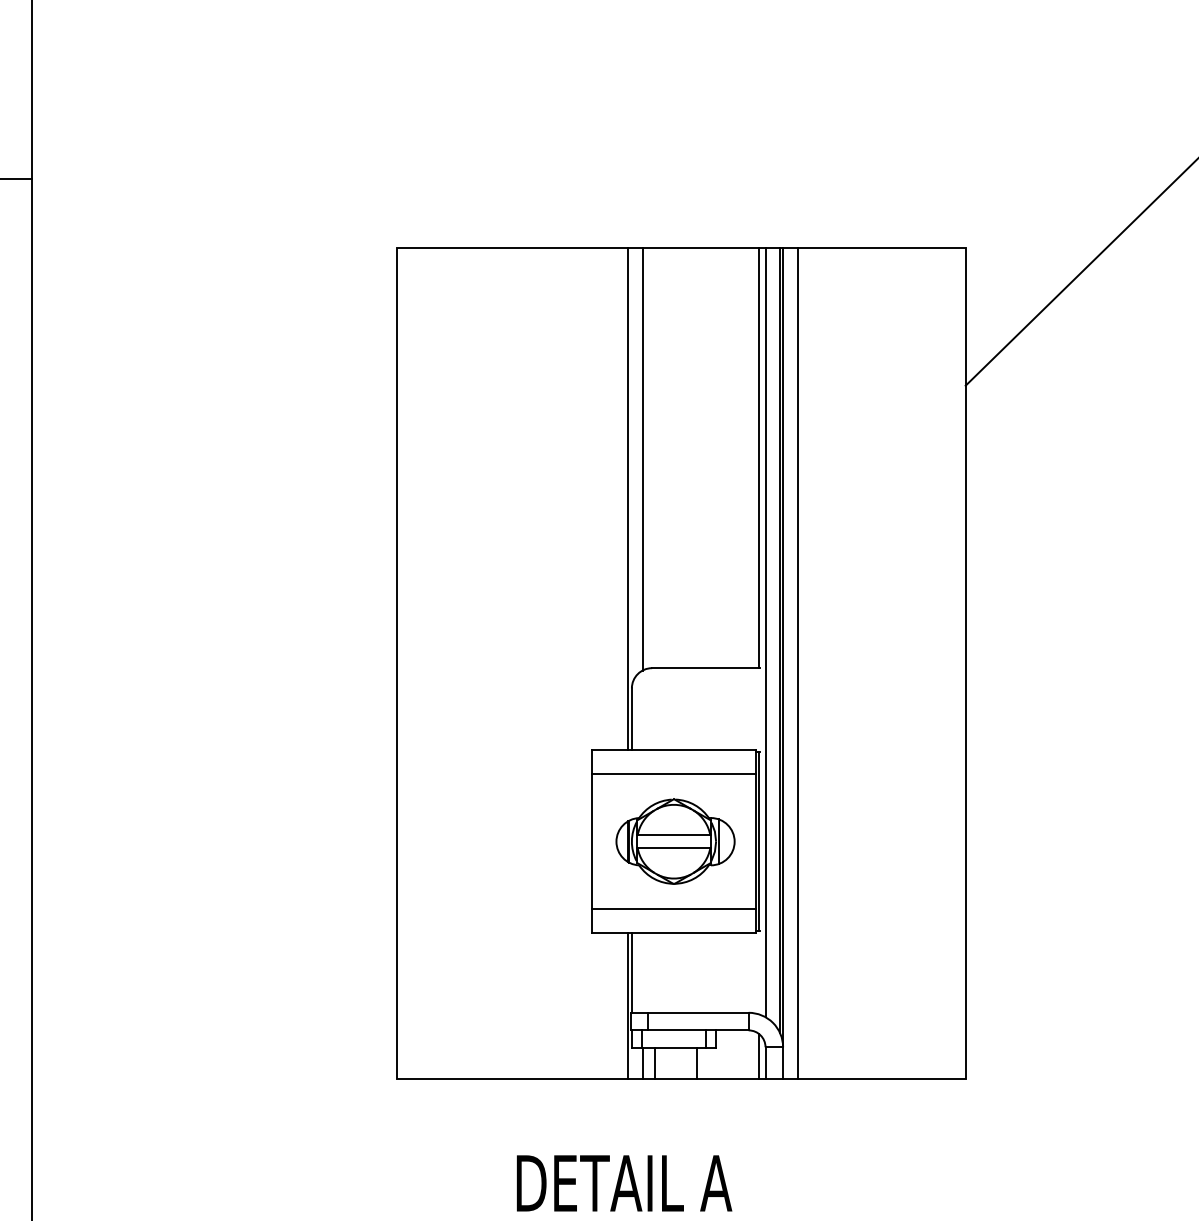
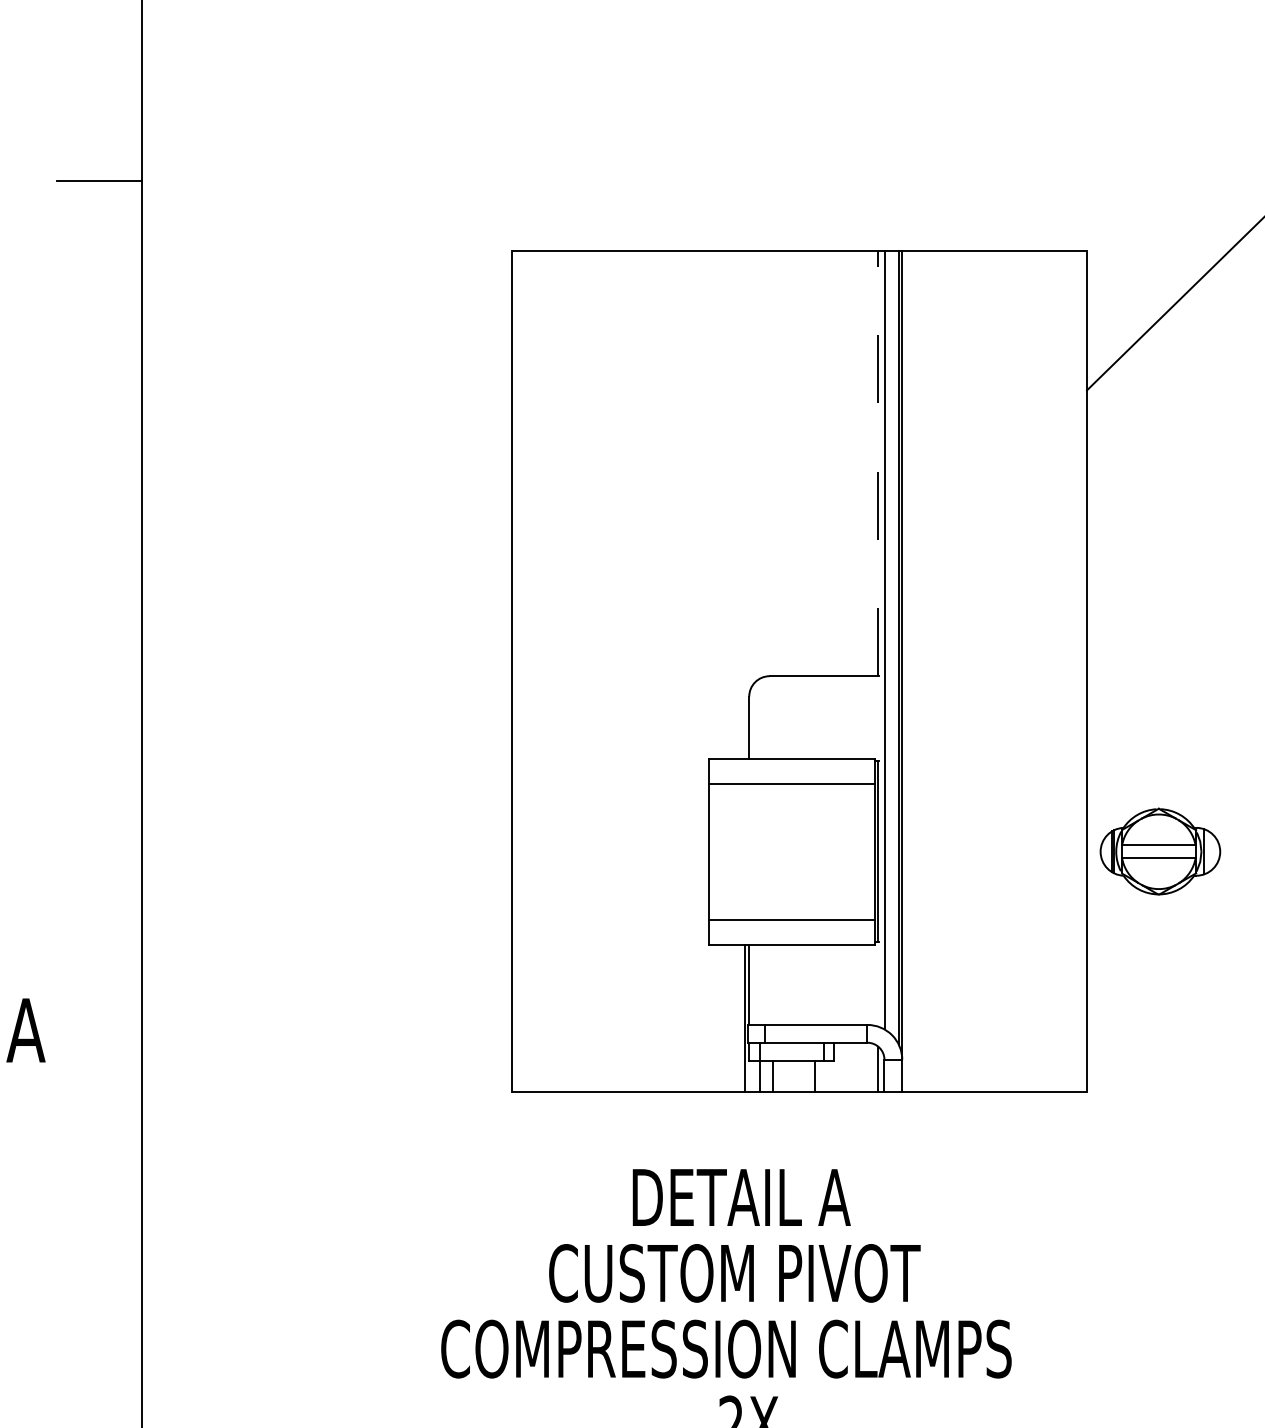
line: (759, 457) -> (878, 463), solid -> dashed
line: (643, 458) -> (760, 464), removed
line: (628, 498) -> (745, 504), removed
line: (798, 663) -> (917, 671), removed
part: (675, 841) -> (1160, 851), moved

